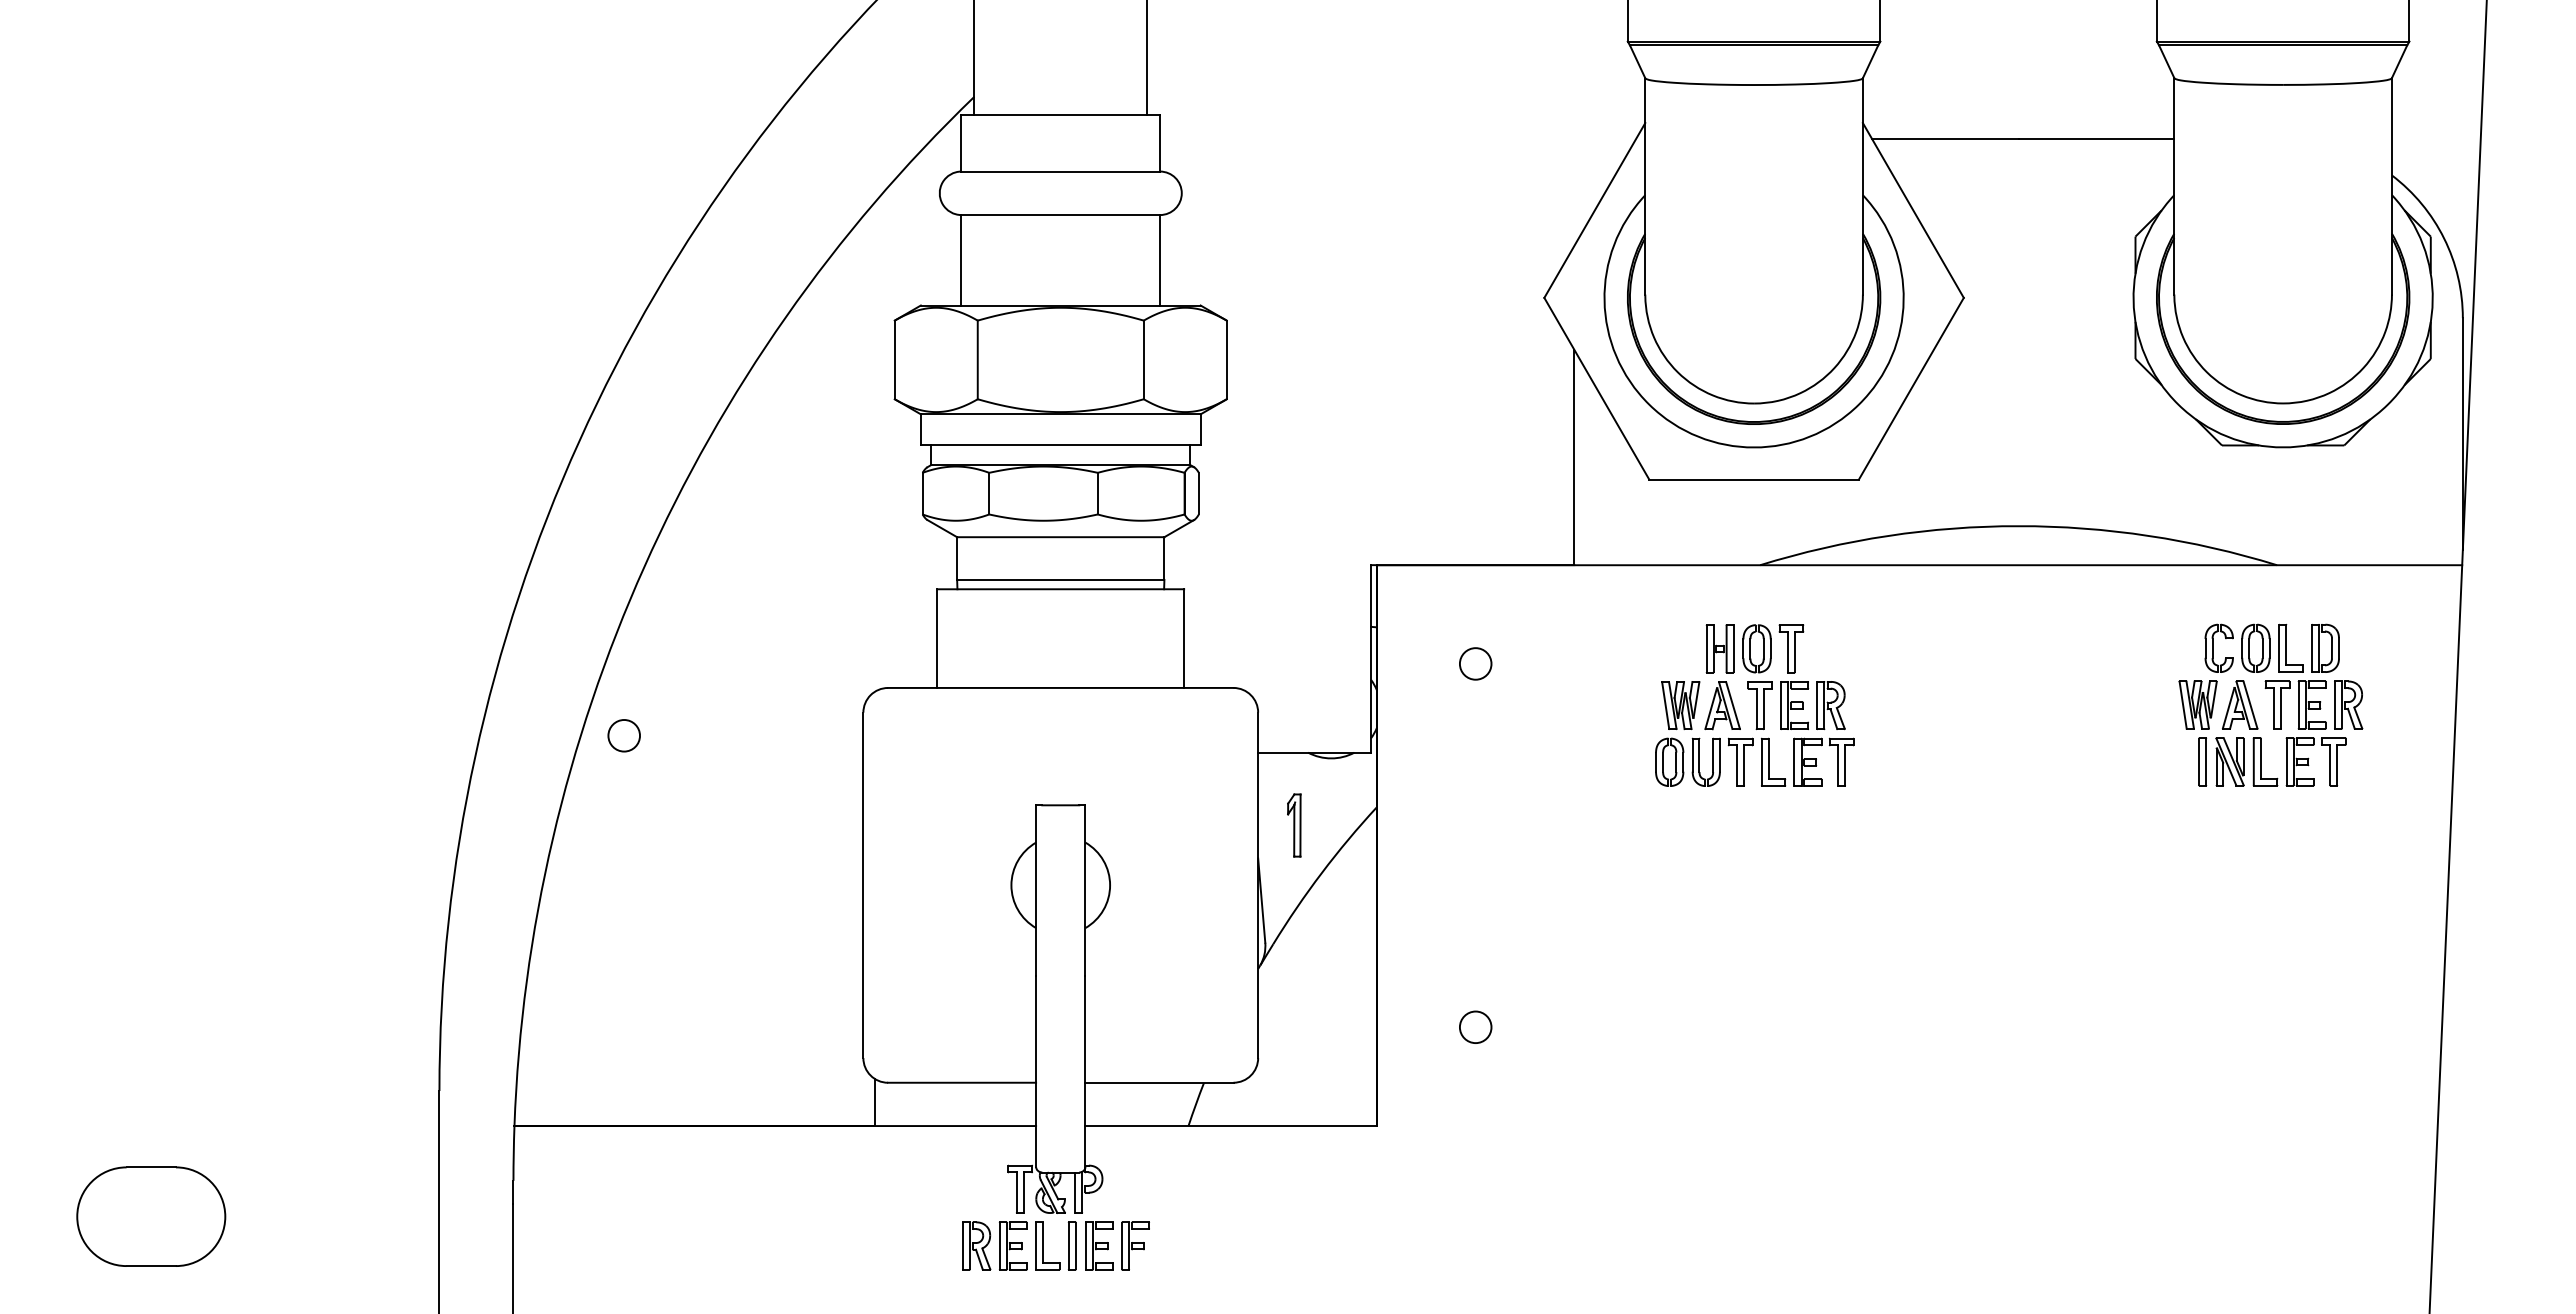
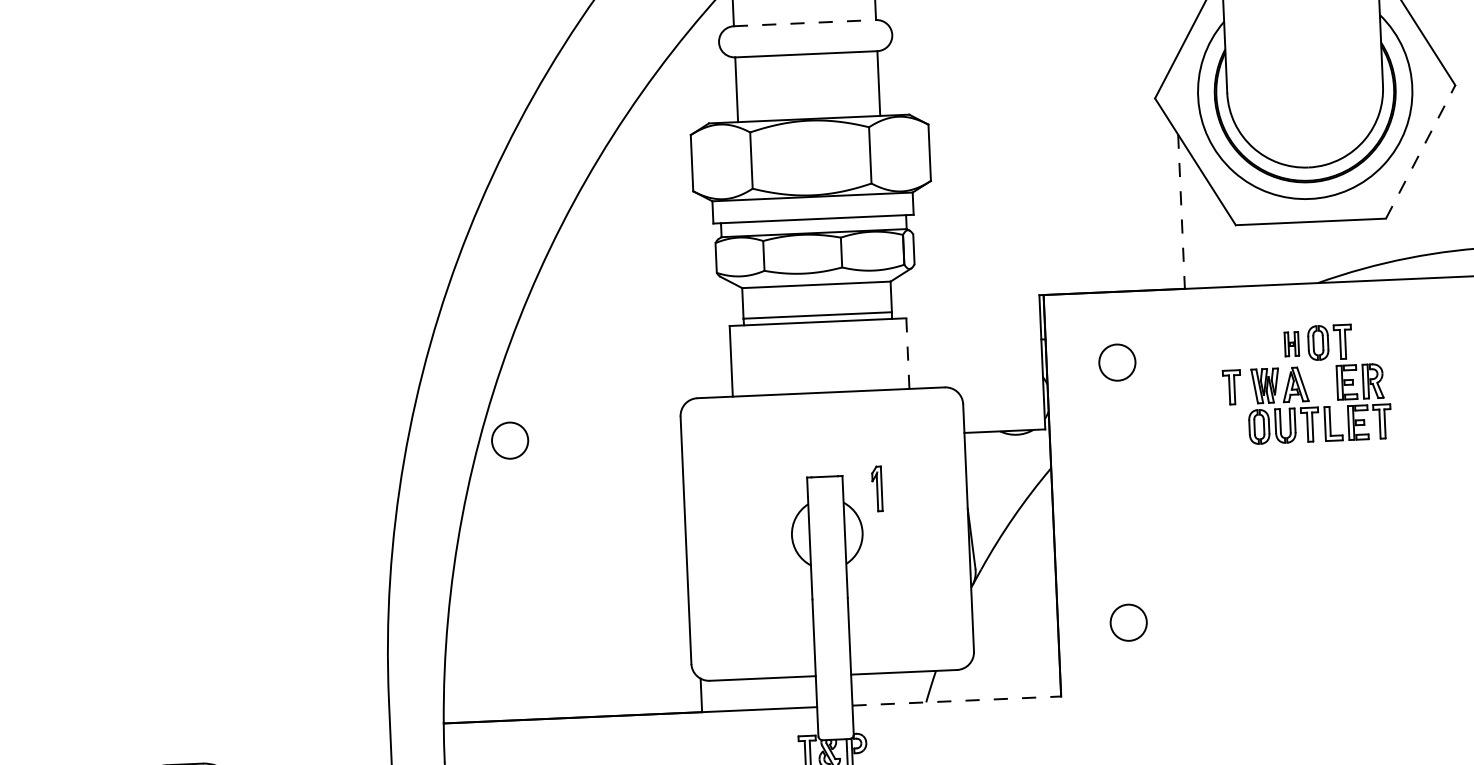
line: (1061, 171) -> (805, 23), solid -> dashed
line: (1911, 388) -> (1420, 151), solid -> dashed
line: (1574, 457) -> (1181, 211), solid -> dashed
line: (1184, 639) -> (908, 354), solid -> dashed
part: (1719, 648) -> (1291, 343), size x0.7
circle: (1475, 663) -> (1117, 362), size x1.6
part: (1759, 705) -> (1231, 387), moved
circle: (624, 735) -> (510, 440), size x1.6
part: (1294, 825) -> (877, 488), moved
circle: (1475, 1027) -> (1128, 622), size x1.6
line: (1231, 1126) -> (957, 701), solid -> dashed

